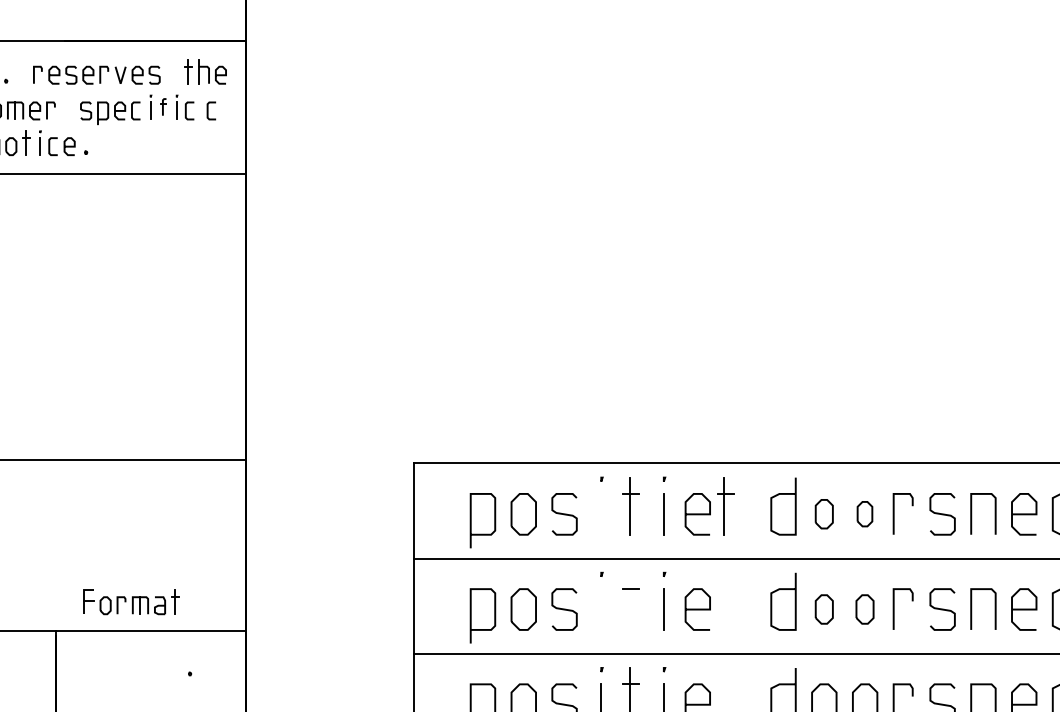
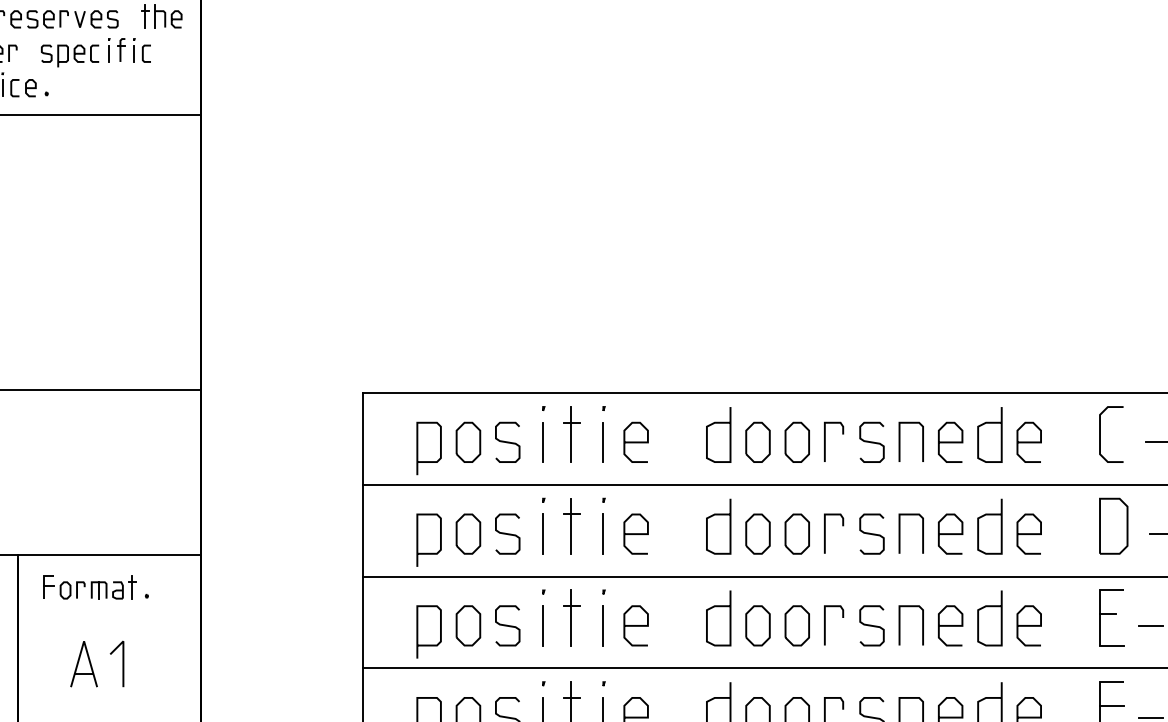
part: (163, 106) -> (121, 49), size x1.43
curve: (208, 110) -> (164, 53), removed
part: (725, 506) -> (662, 434), removed
part: (823, 513) -> (757, 441), size x1.43
part: (864, 513) -> (796, 441), size x1.67
line: (601, 514) -> (543, 442), added
line: (629, 600) -> (570, 525), added
part: (130, 602) -> (89, 587), moved
line: (601, 608) -> (543, 533), added
part: (823, 608) -> (757, 533), size x1.43
part: (864, 608) -> (796, 533), size x1.43

